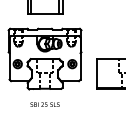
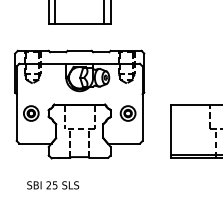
text: (44, 104) -> (52, 185), moved

